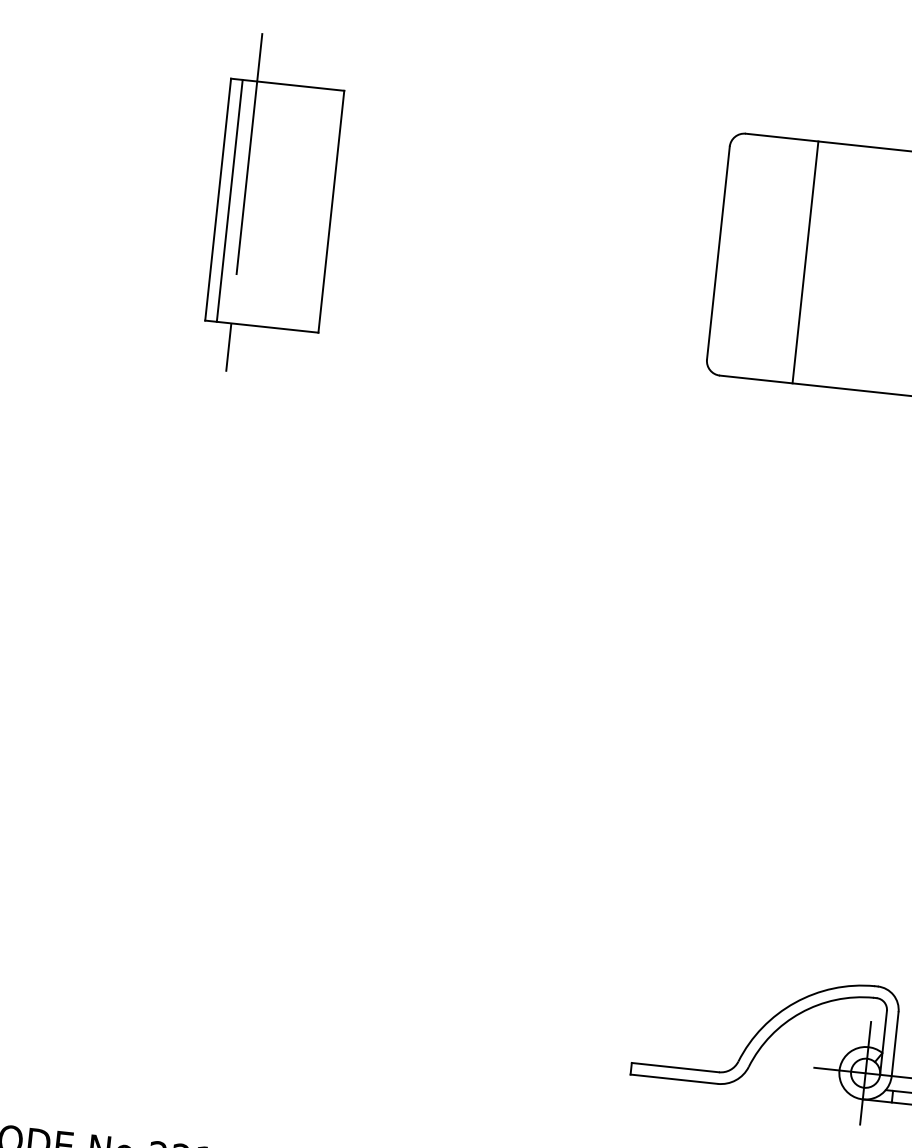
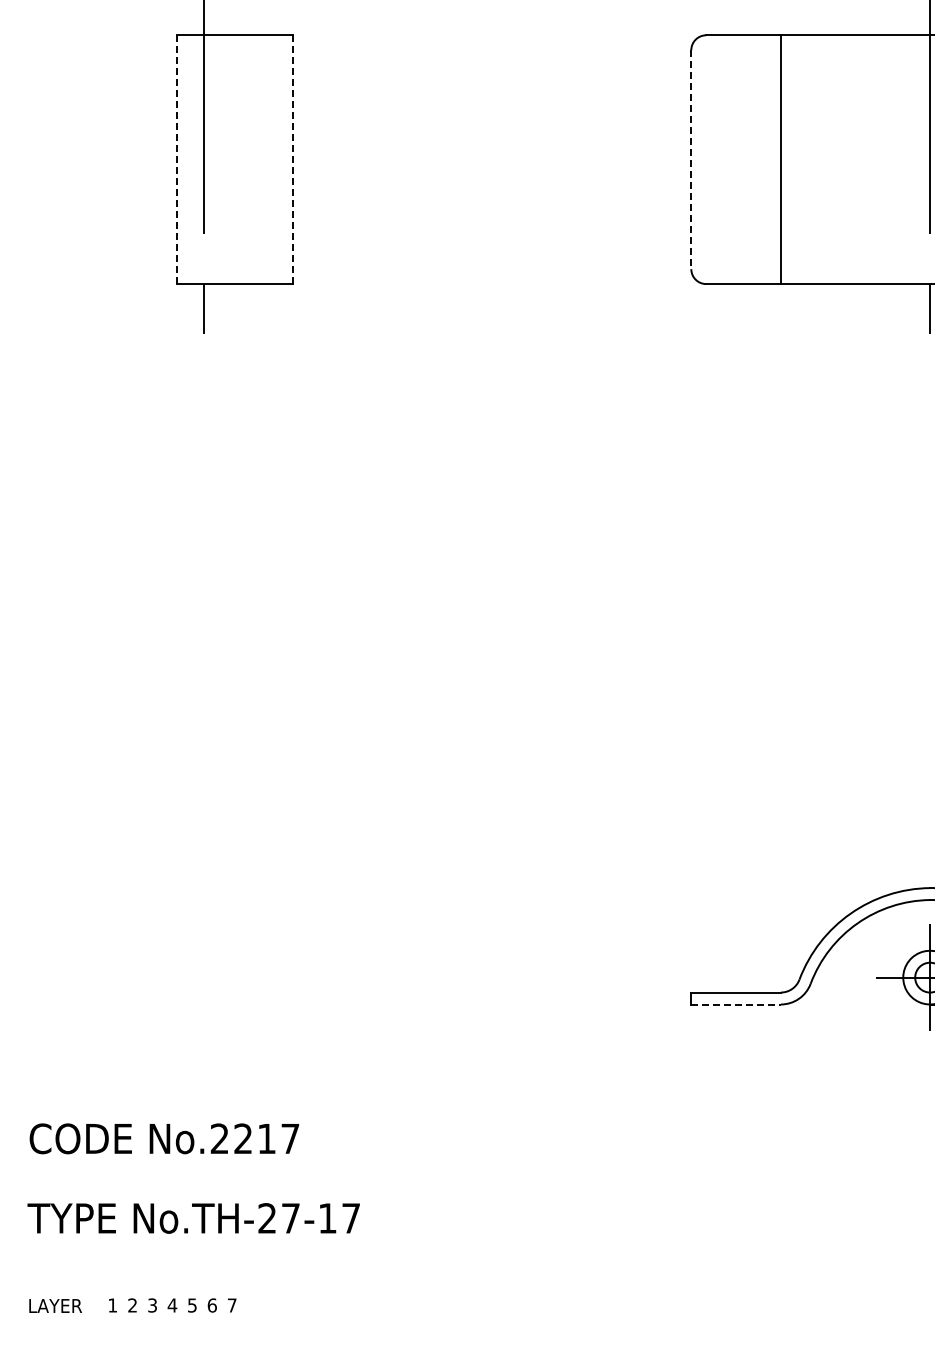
line: (217, 200) -> (176, 160), solid -> dashed
line: (229, 200) -> (188, 159), removed
line: (331, 212) -> (293, 160), solid -> dashed
line: (718, 253) -> (691, 160), solid -> dashed
line: (674, 1079) -> (736, 1004), solid -> dashed

